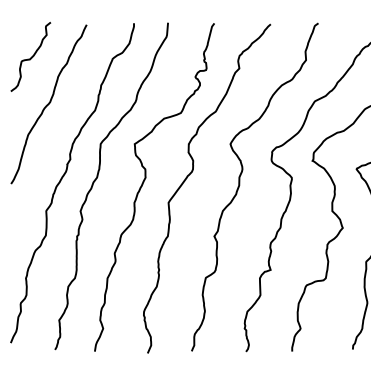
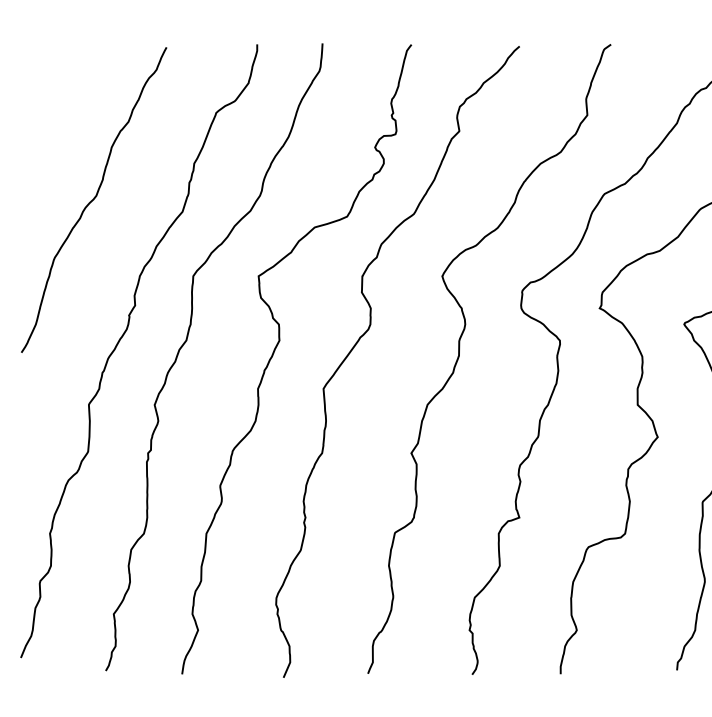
curve: (31, 56) -> (60, 108), removed

